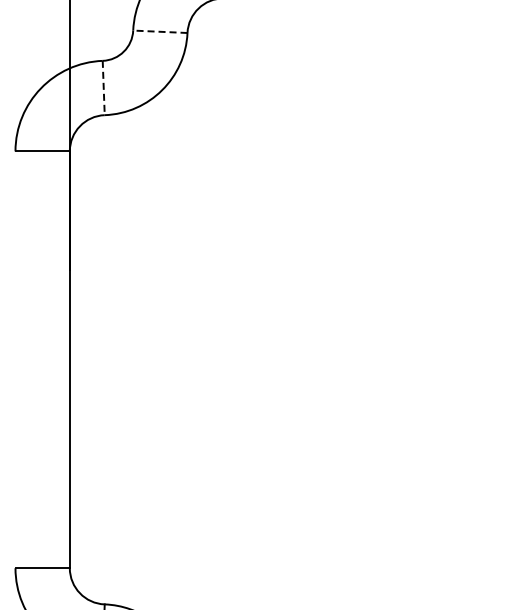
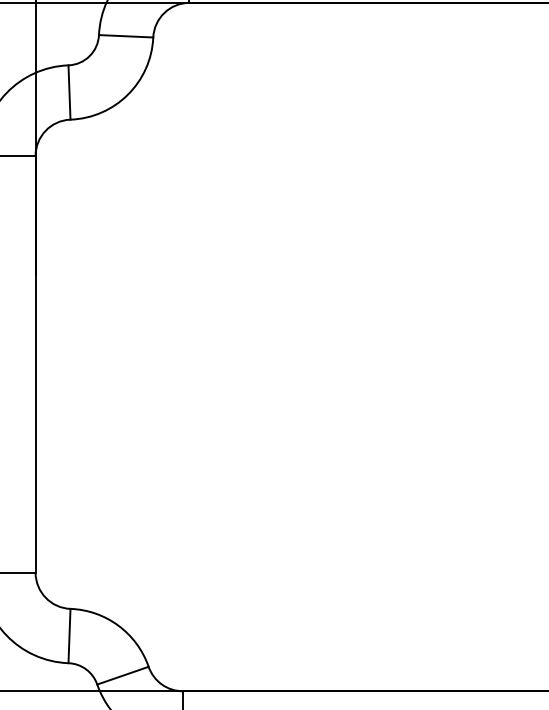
line: (159, 32) -> (125, 36), dashed -> solid
line: (103, 89) -> (69, 93), dashed -> solid

